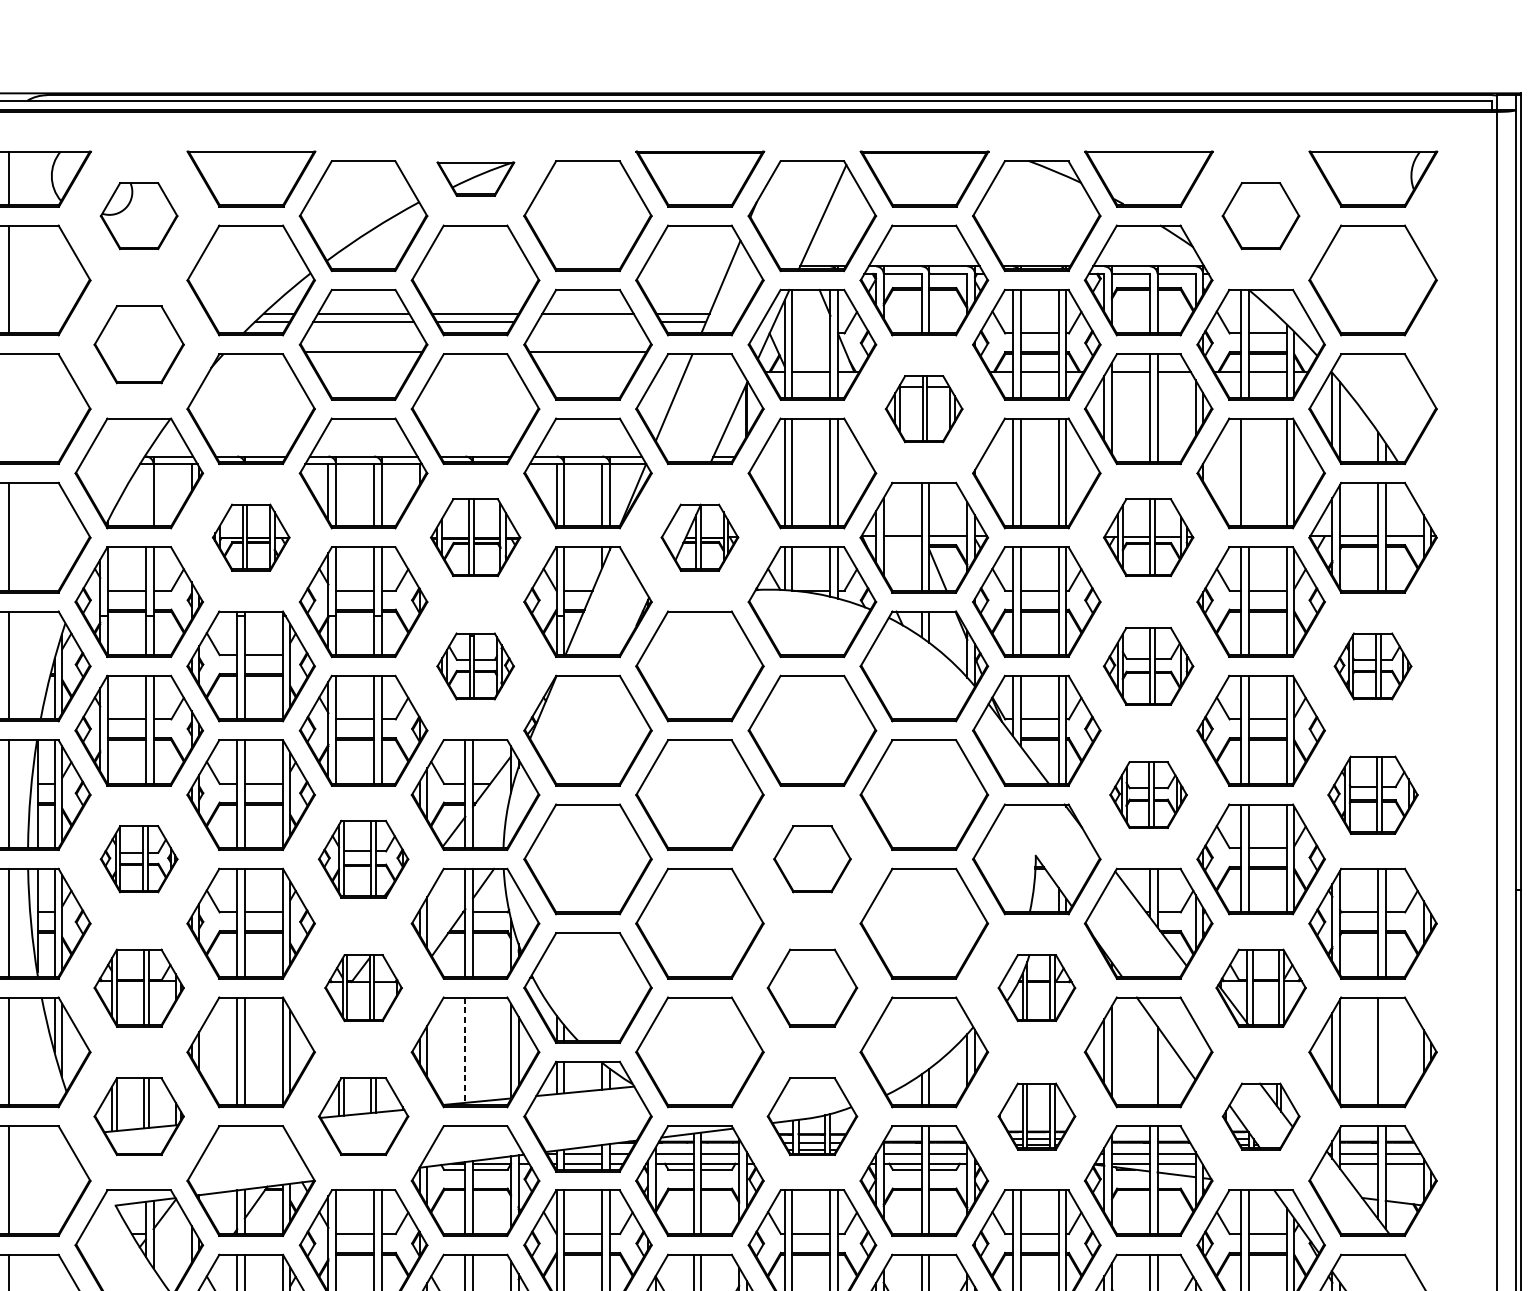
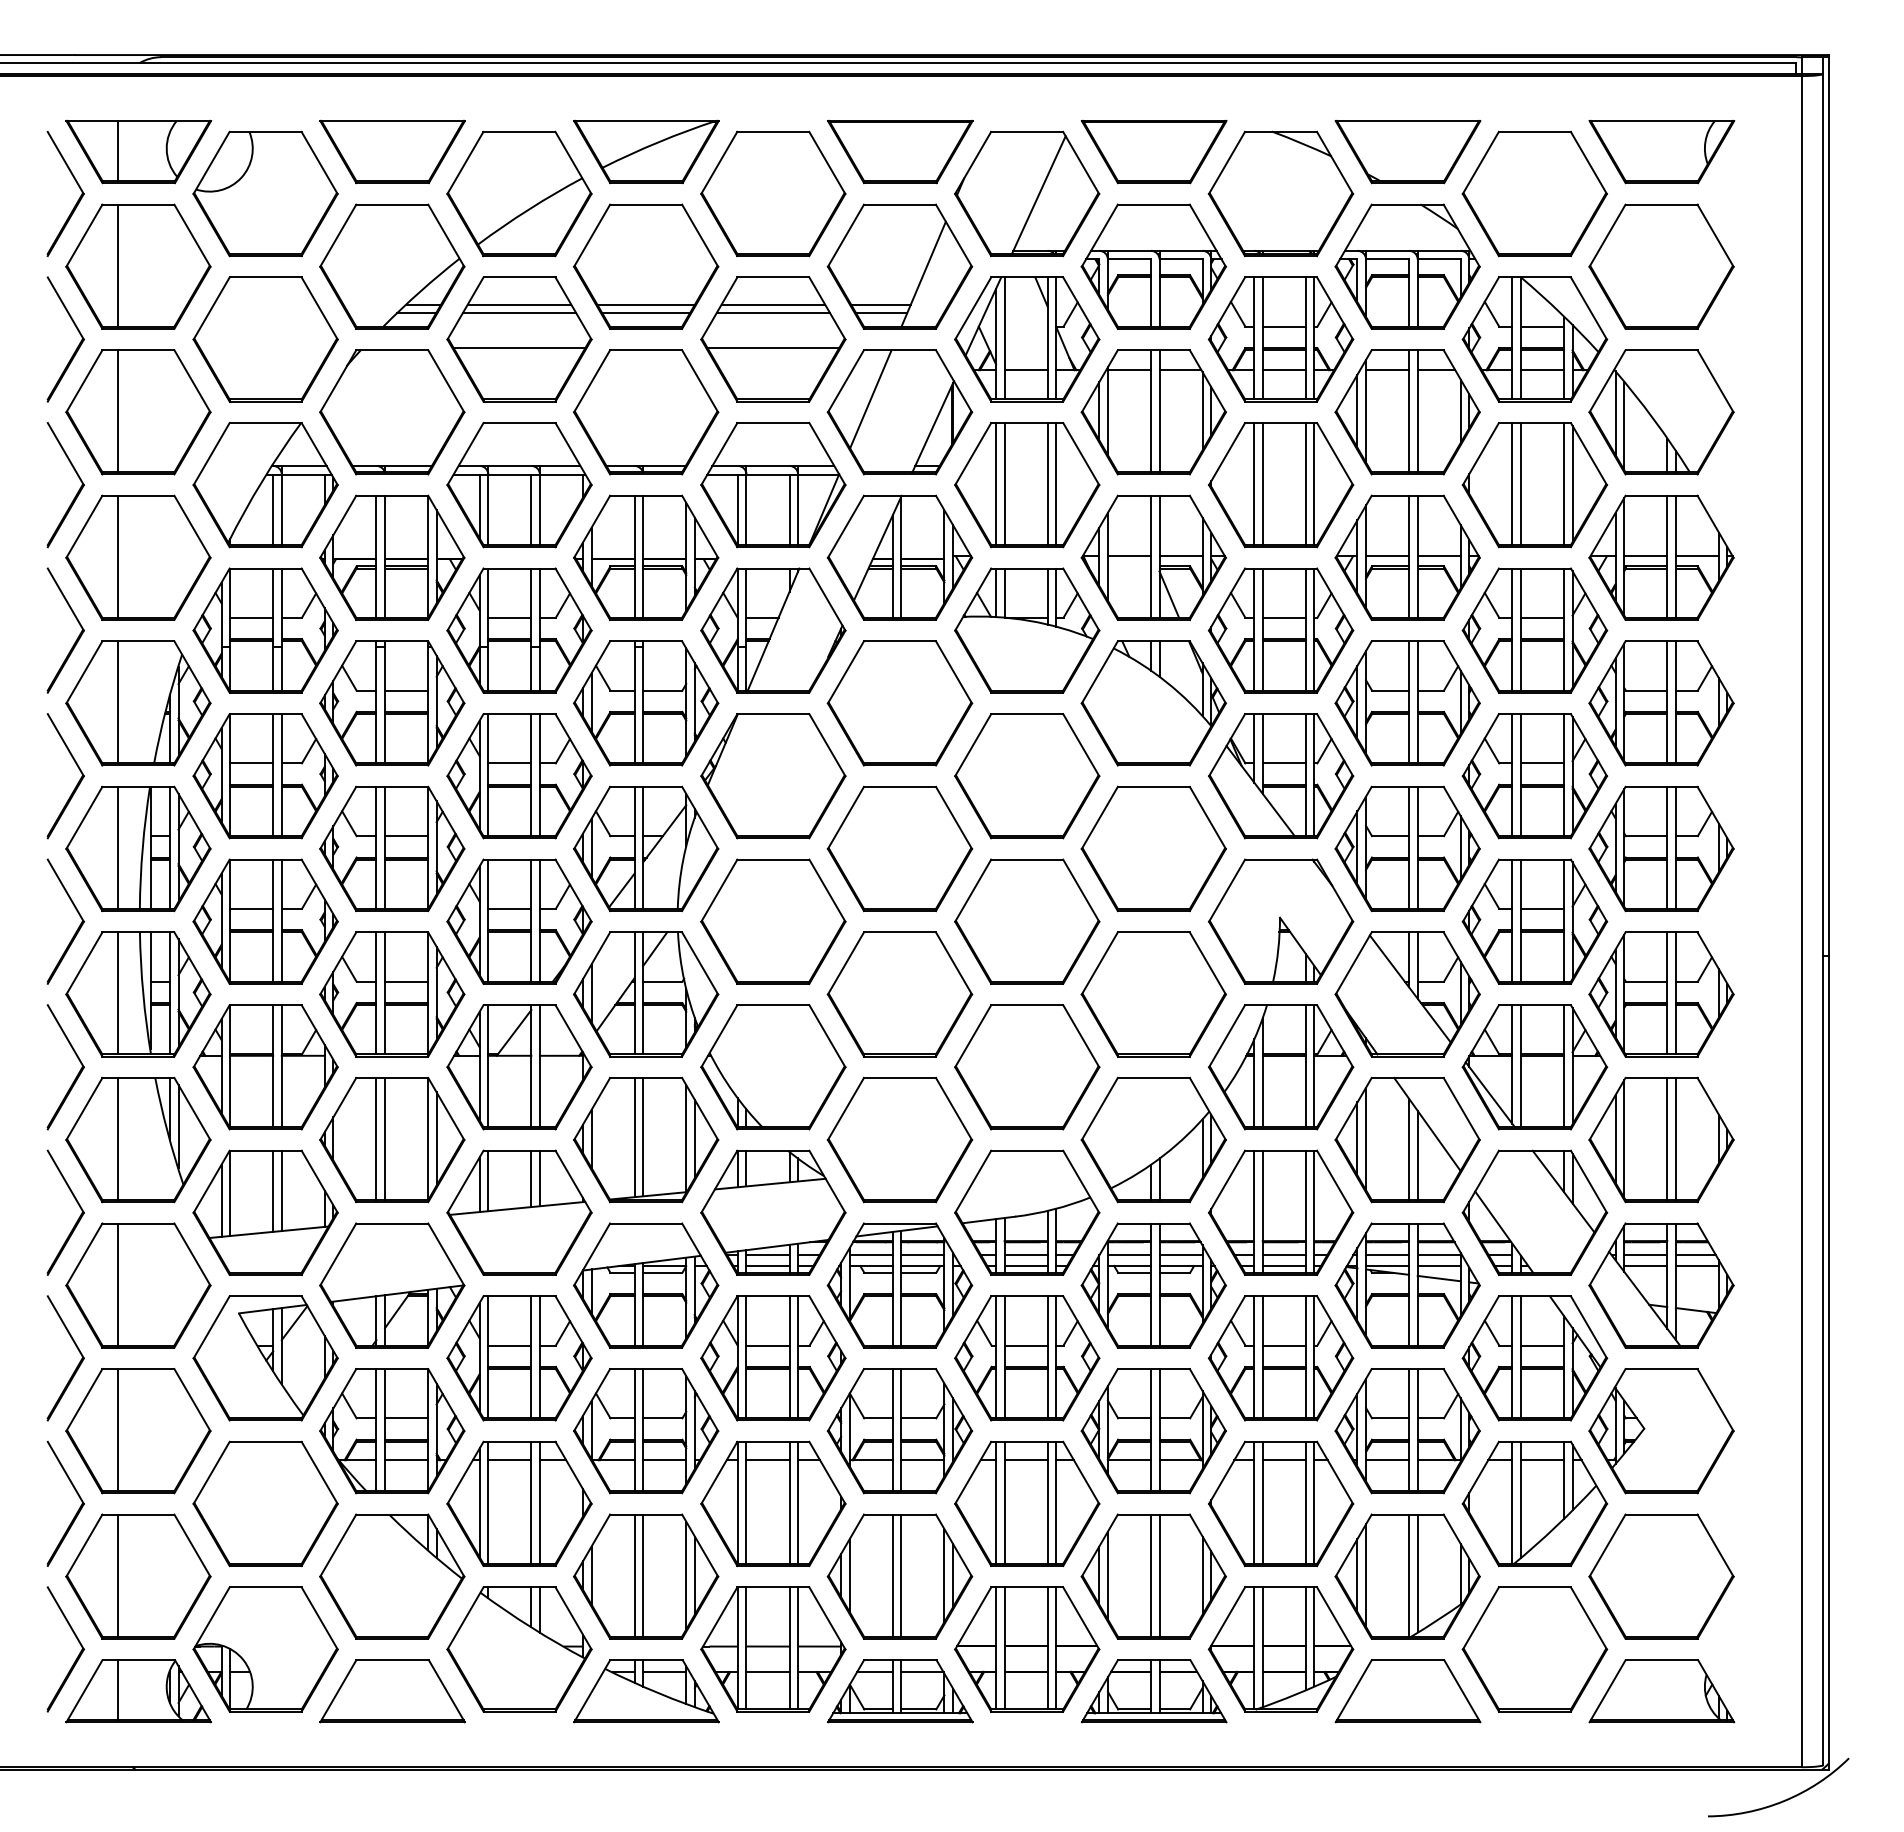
part: (475, 178) -> (646, 151), size x1.67
part: (139, 215) -> (265, 193), size x1.67
part: (1260, 215) -> (1534, 193), size x1.67
line: (588, 321) -> (773, 313), added
part: (139, 344) -> (265, 339), size x1.43
line: (9, 408) -> (118, 411), added
part: (924, 409) -> (1153, 412), size x1.67
line: (1248, 472) -> (1520, 484), added
line: (146, 495) -> (273, 509), added
part: (251, 537) -> (392, 557), size x1.67
part: (475, 537) -> (646, 557), size x1.43
part: (699, 537) -> (899, 557), size x1.67
part: (1148, 537) -> (1407, 557), size x1.43
part: (475, 666) -> (646, 703), size x1.67
part: (1148, 666) -> (1407, 703), size x1.43
part: (1373, 666) -> (1661, 703), size x1.67
part: (1148, 794) -> (1407, 848), size x1.67
part: (1373, 794) -> (1661, 848), size x1.43
part: (139, 859) -> (265, 921), size x1.67
part: (363, 859) -> (519, 921), size x1.43
part: (812, 859) -> (1027, 921), size x1.67
part: (139, 988) -> (265, 1067), size x1.43
part: (363, 988) -> (519, 1067), size x1.67
part: (812, 988) -> (1027, 1067), size x1.43
part: (1037, 988) -> (1281, 1067), size x1.67
part: (1260, 988) -> (1534, 1067), size x1.43
line: (473, 1049) -> (643, 1136), added
line: (465, 1050) -> (634, 1137), dashed -> solid
line: (1385, 1051) -> (1675, 1138), added
line: (1150, 1060) -> (1409, 1149), added
part: (139, 1116) -> (265, 1212), size x1.43
part: (363, 1116) -> (519, 1212), size x1.43
part: (812, 1116) -> (1027, 1212), size x1.43
part: (1037, 1116) -> (1281, 1212), size x1.67
part: (1260, 1116) -> (1534, 1212), size x1.67

